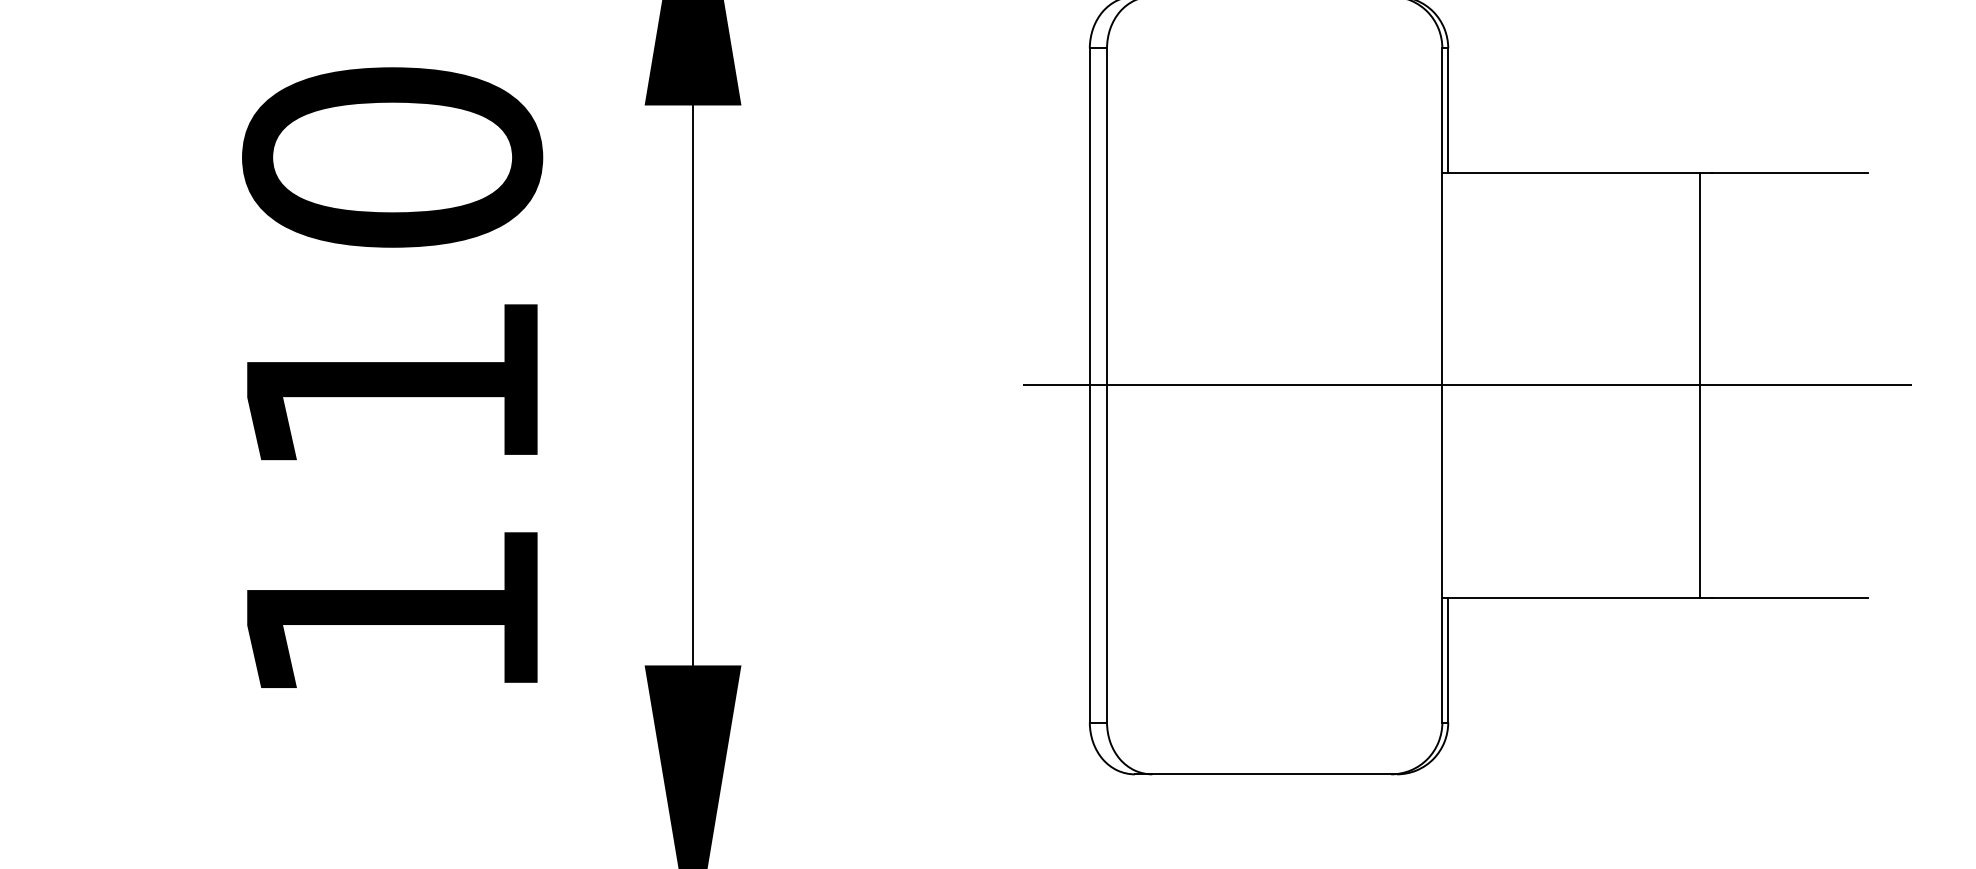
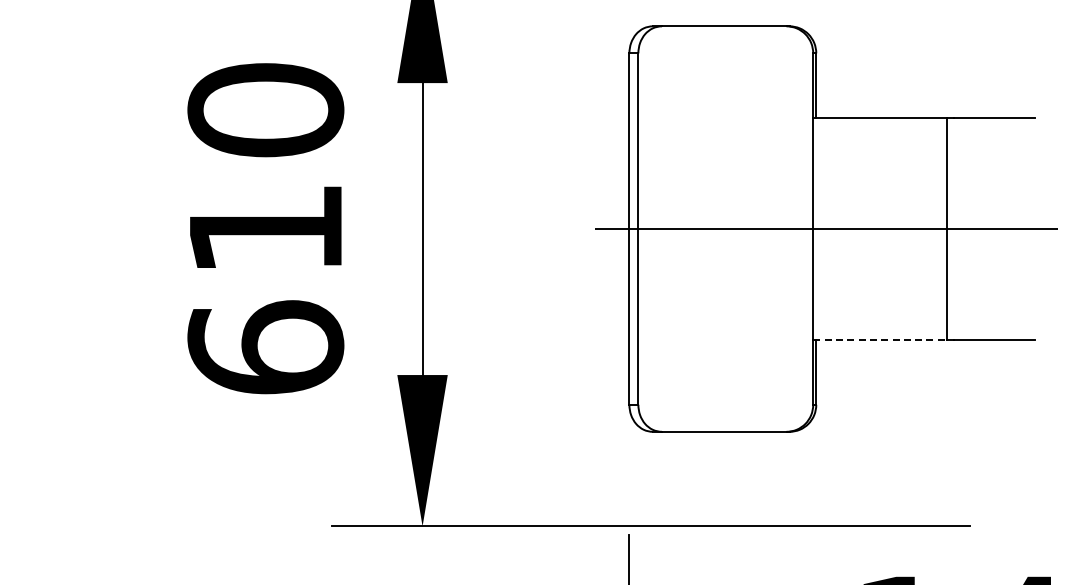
line: (1571, 597) -> (880, 339), solid -> dashed
text: (391, 612) -> (265, 347), 110 -> 610

